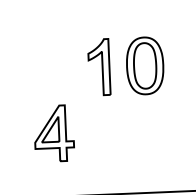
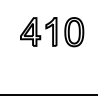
part: (53, 132) -> (30, 31), moved

